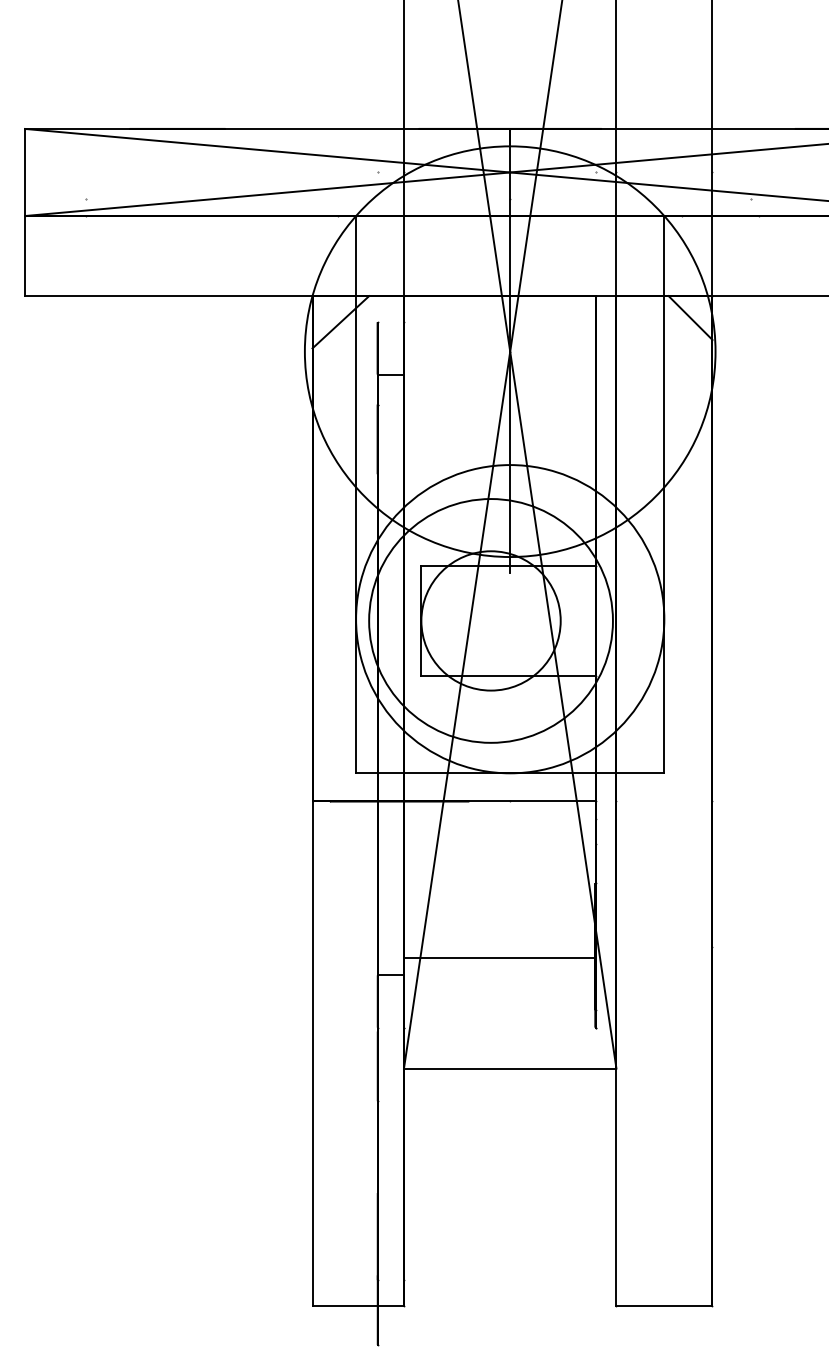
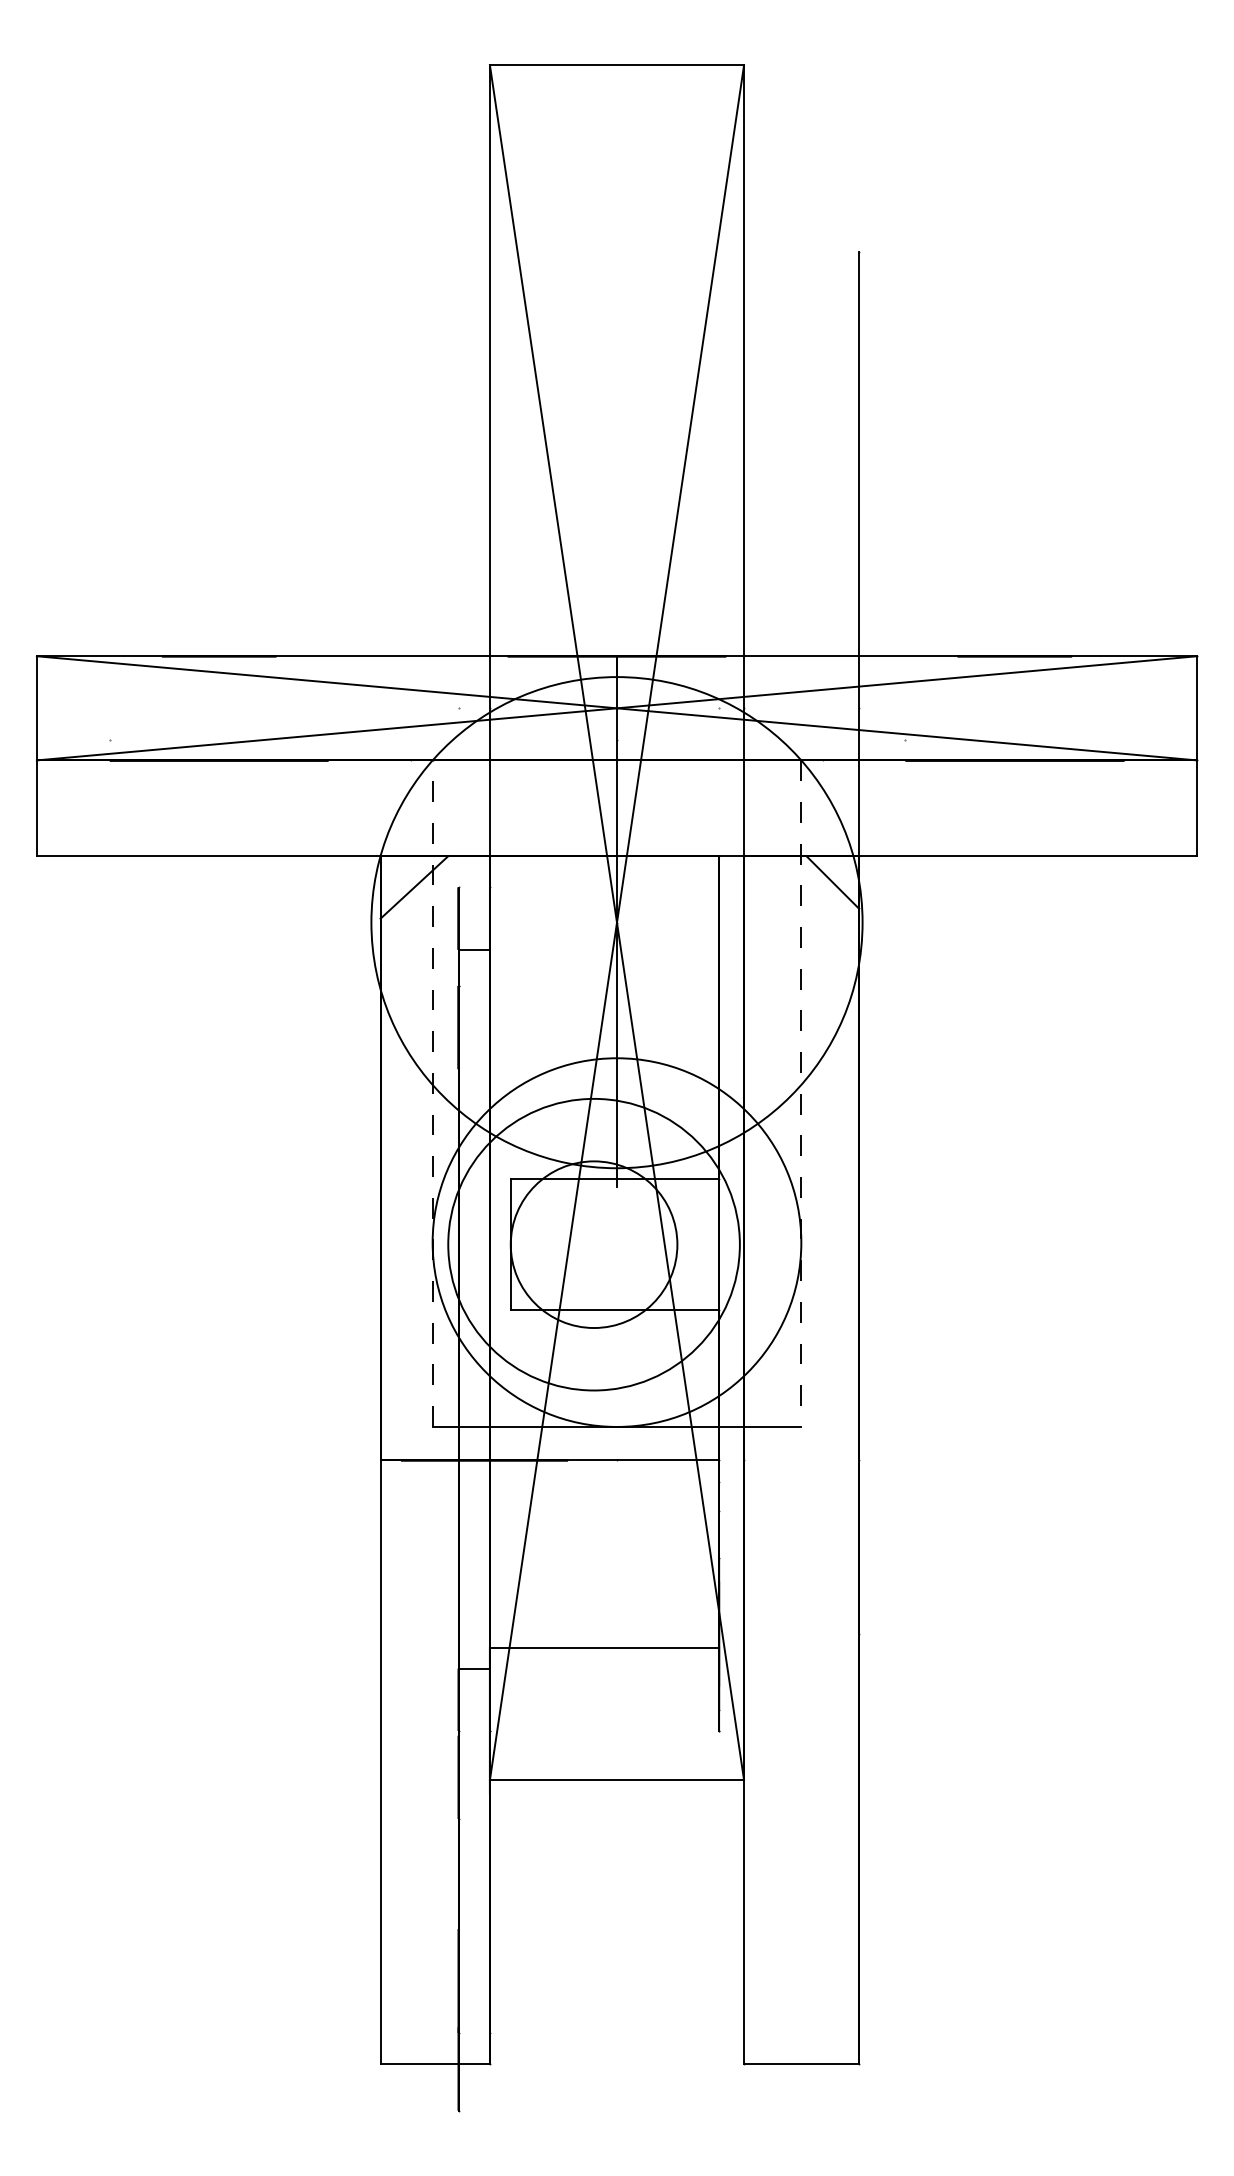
line: (355, 494) -> (432, 1093), solid -> dashed
line: (664, 495) -> (801, 1094), solid -> dashed

